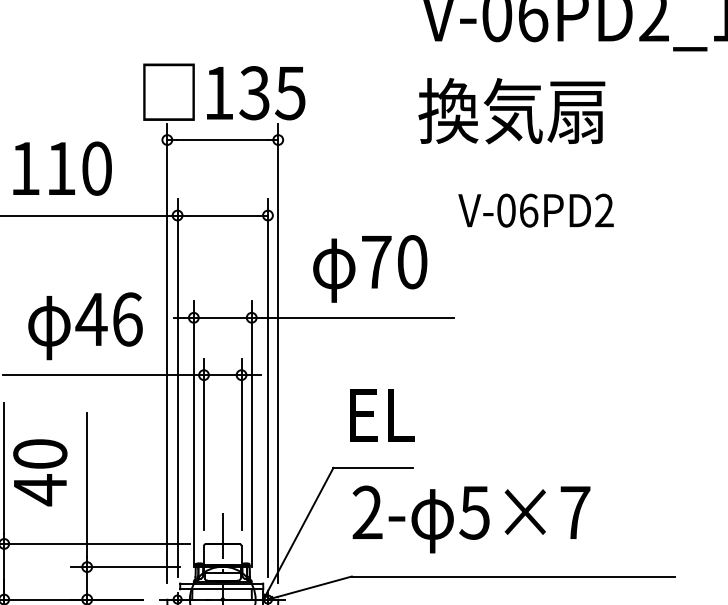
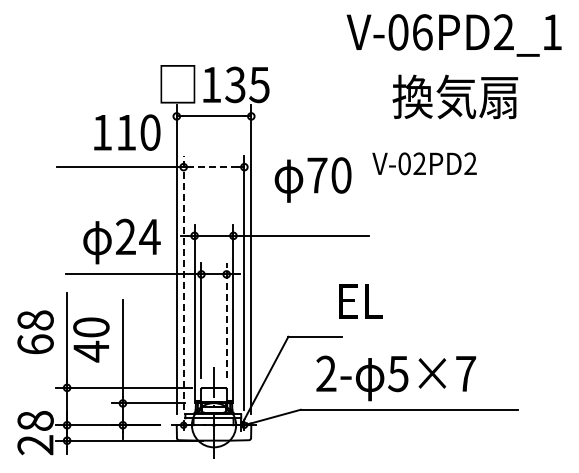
text: (510, 110) -> (454, 96), moved
text: (62, 168) -> (127, 132), moved
text: (528, 210) -> (419, 163), V-06PD2 -> V-02PD2
line: (223, 216) -> (214, 167), solid -> dashed
text: (369, 268) -> (312, 179), moved
text: (108, 318) -> (137, 236), 46 -> 24
line: (177, 387) -> (183, 282), solid -> dashed
text: (381, 415) -> (360, 301), moved
line: (241, 443) -> (226, 320), solid -> dashed
text: (471, 519) -> (396, 378), moved

